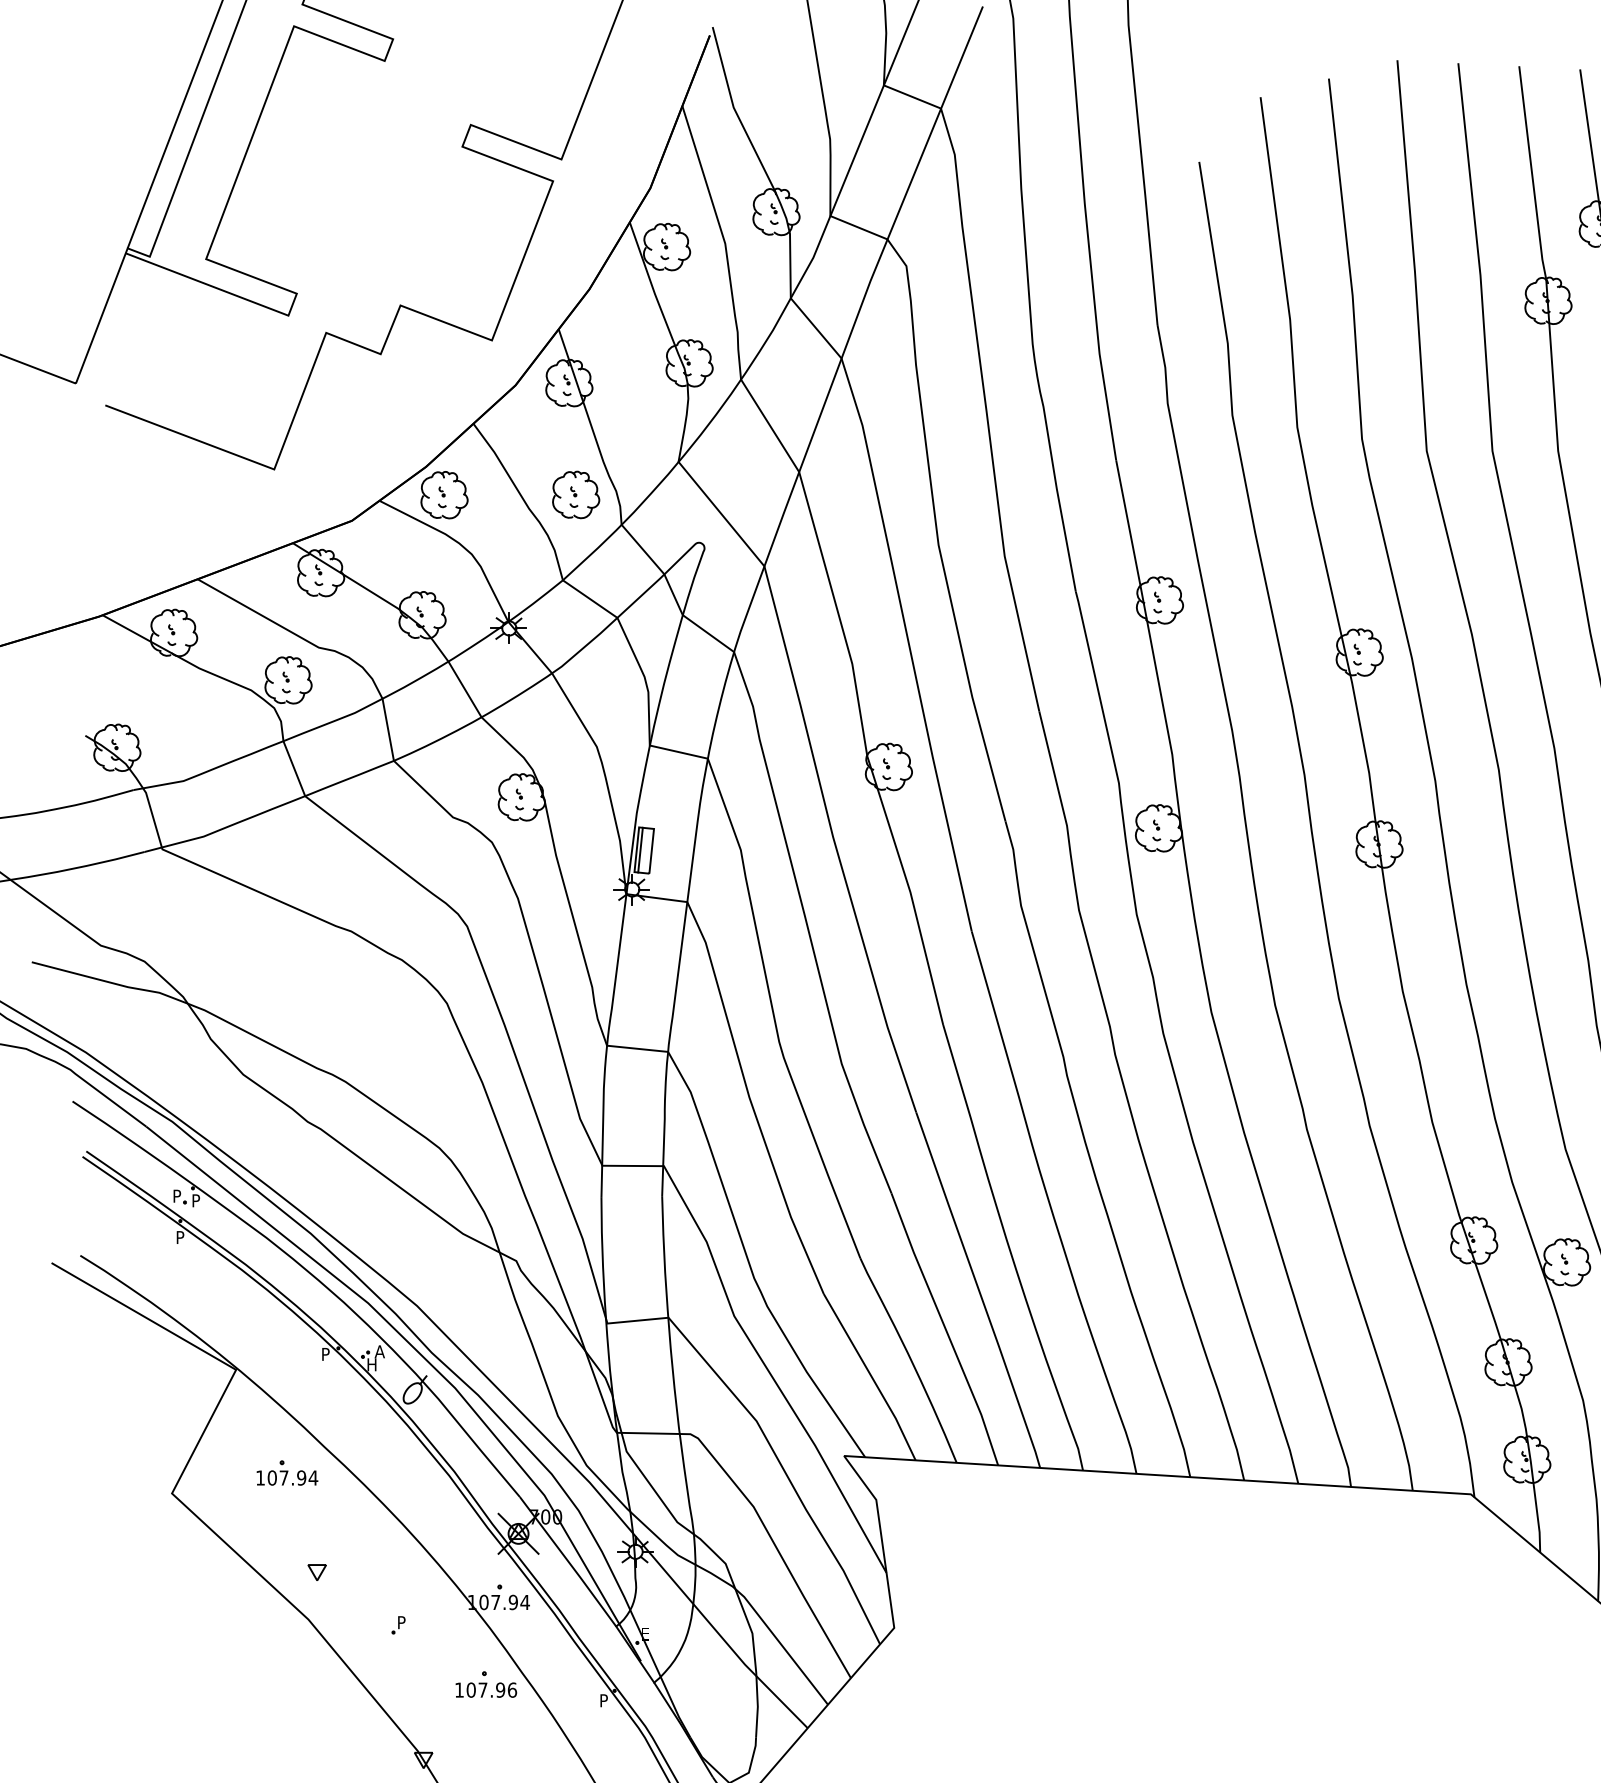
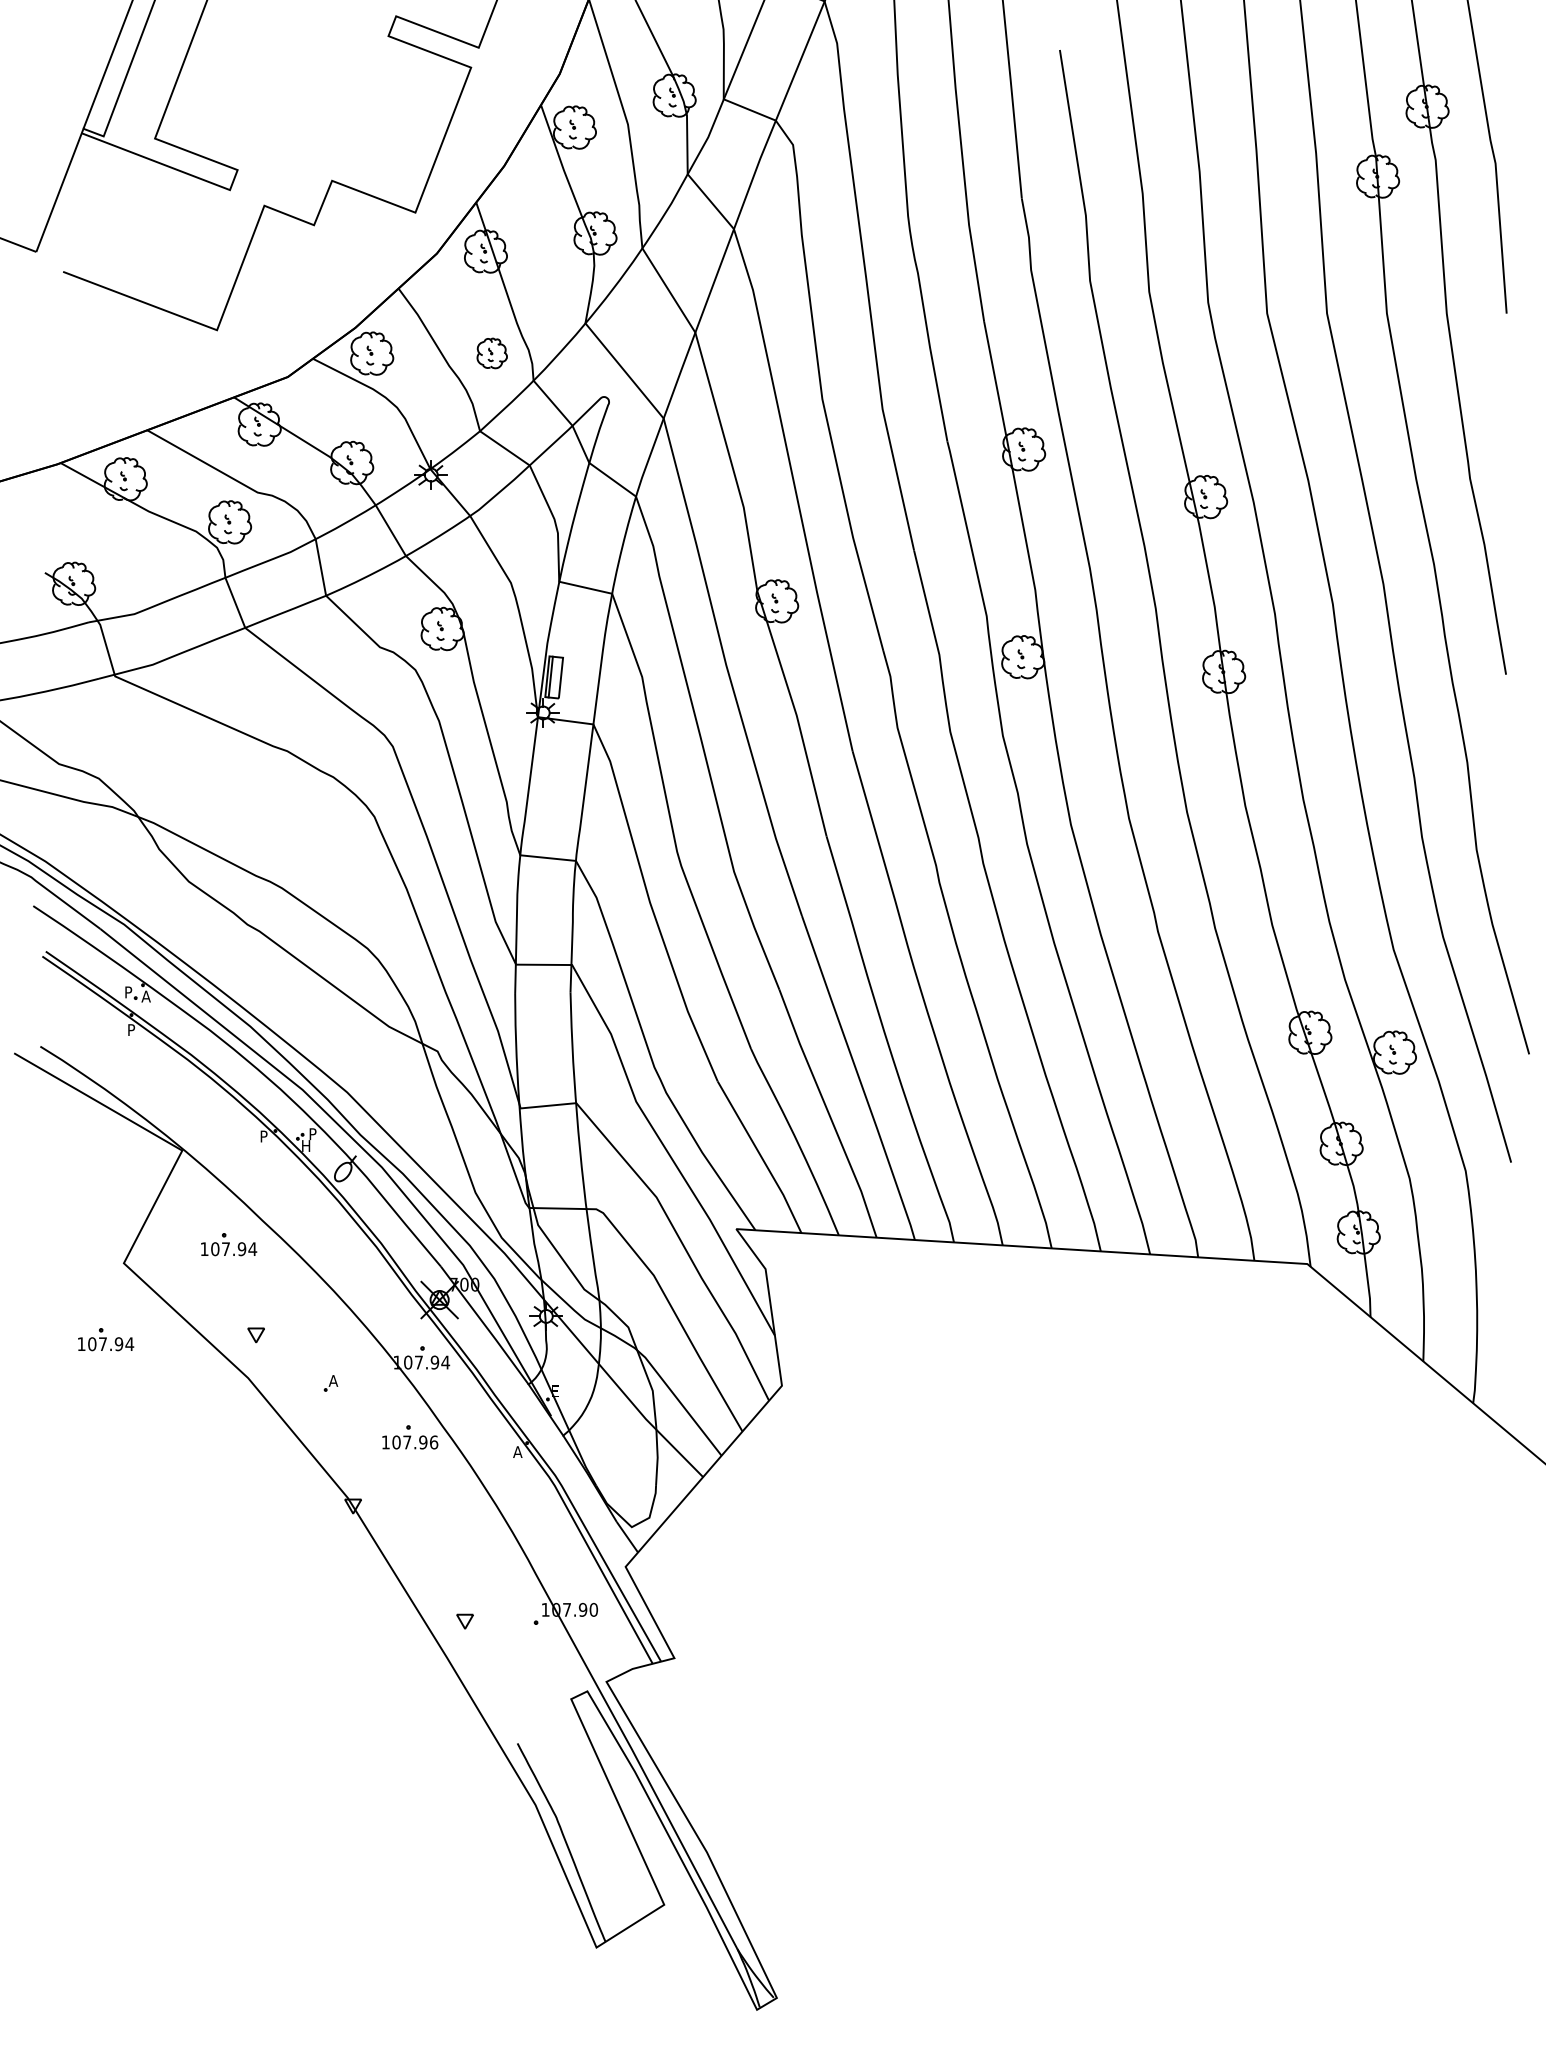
part: (576, 495) -> (492, 353), size x0.7
text: (195, 1200) -> (145, 996), P -> A
text: (379, 1352) -> (312, 1134), A -> P
part: (152, 1577) -> (106, 1339), added
text: (402, 1622) -> (333, 1380), P -> A
text: (603, 1700) -> (517, 1451), P -> A

